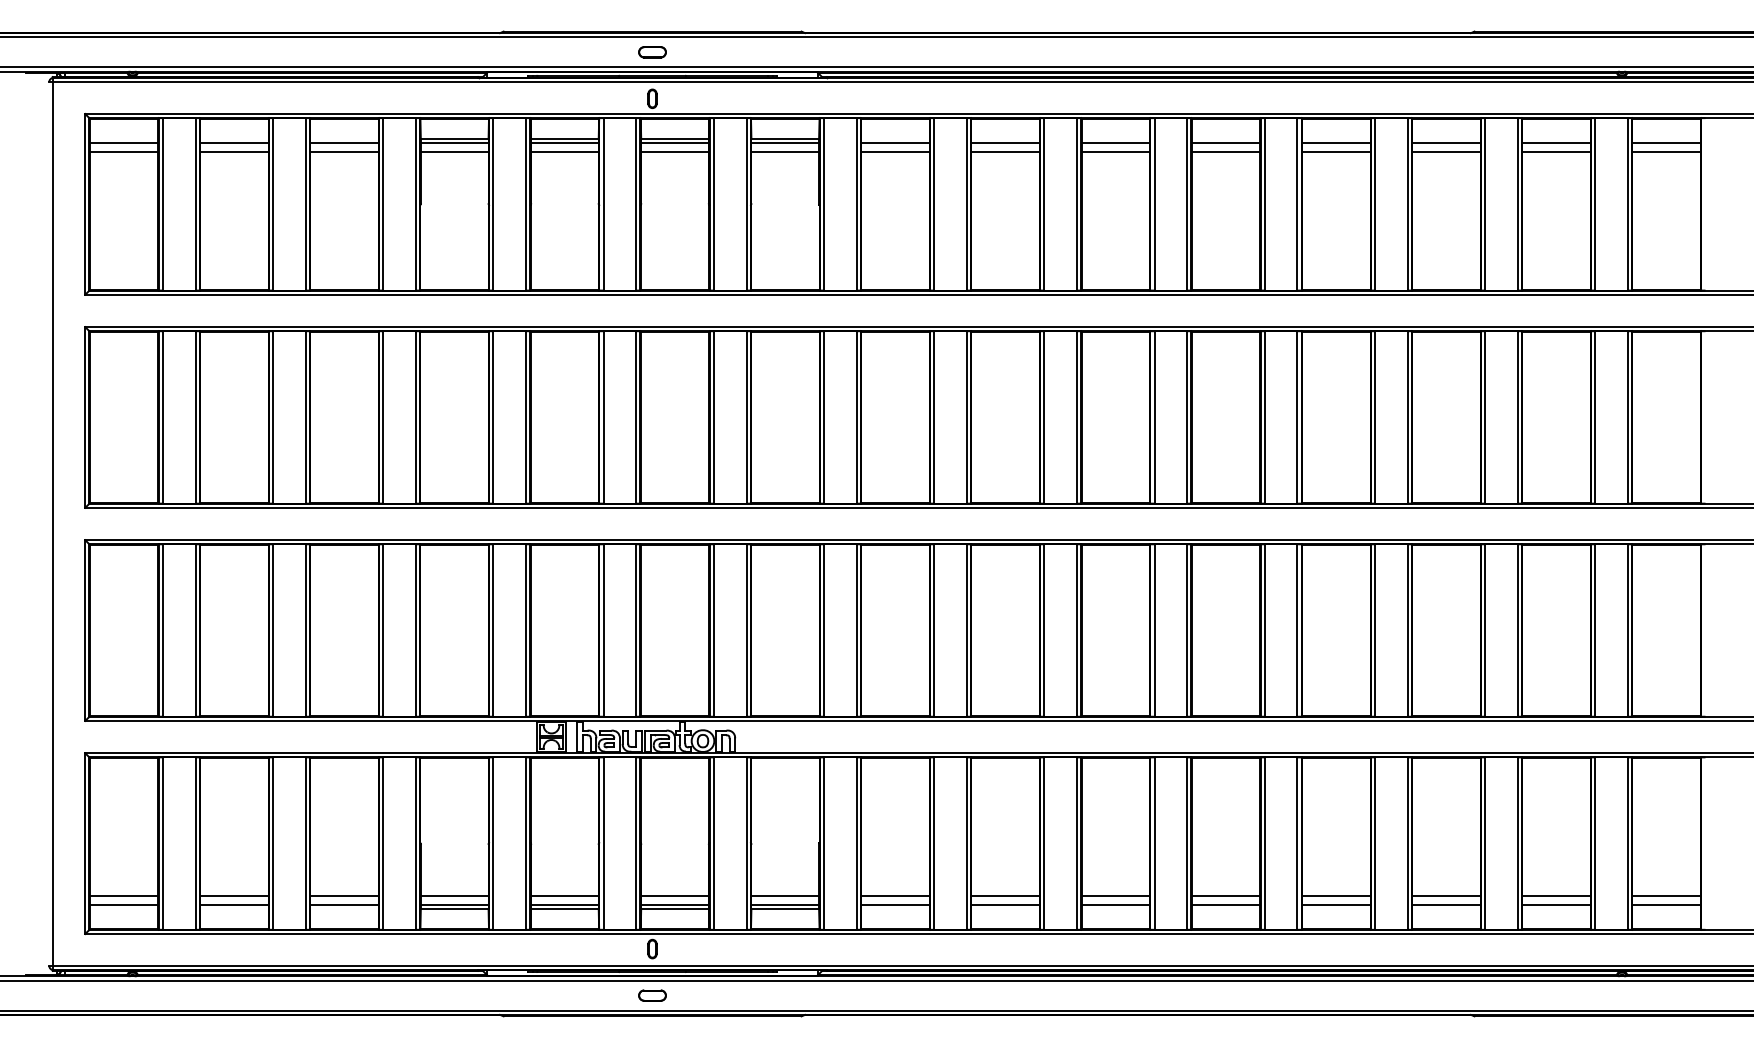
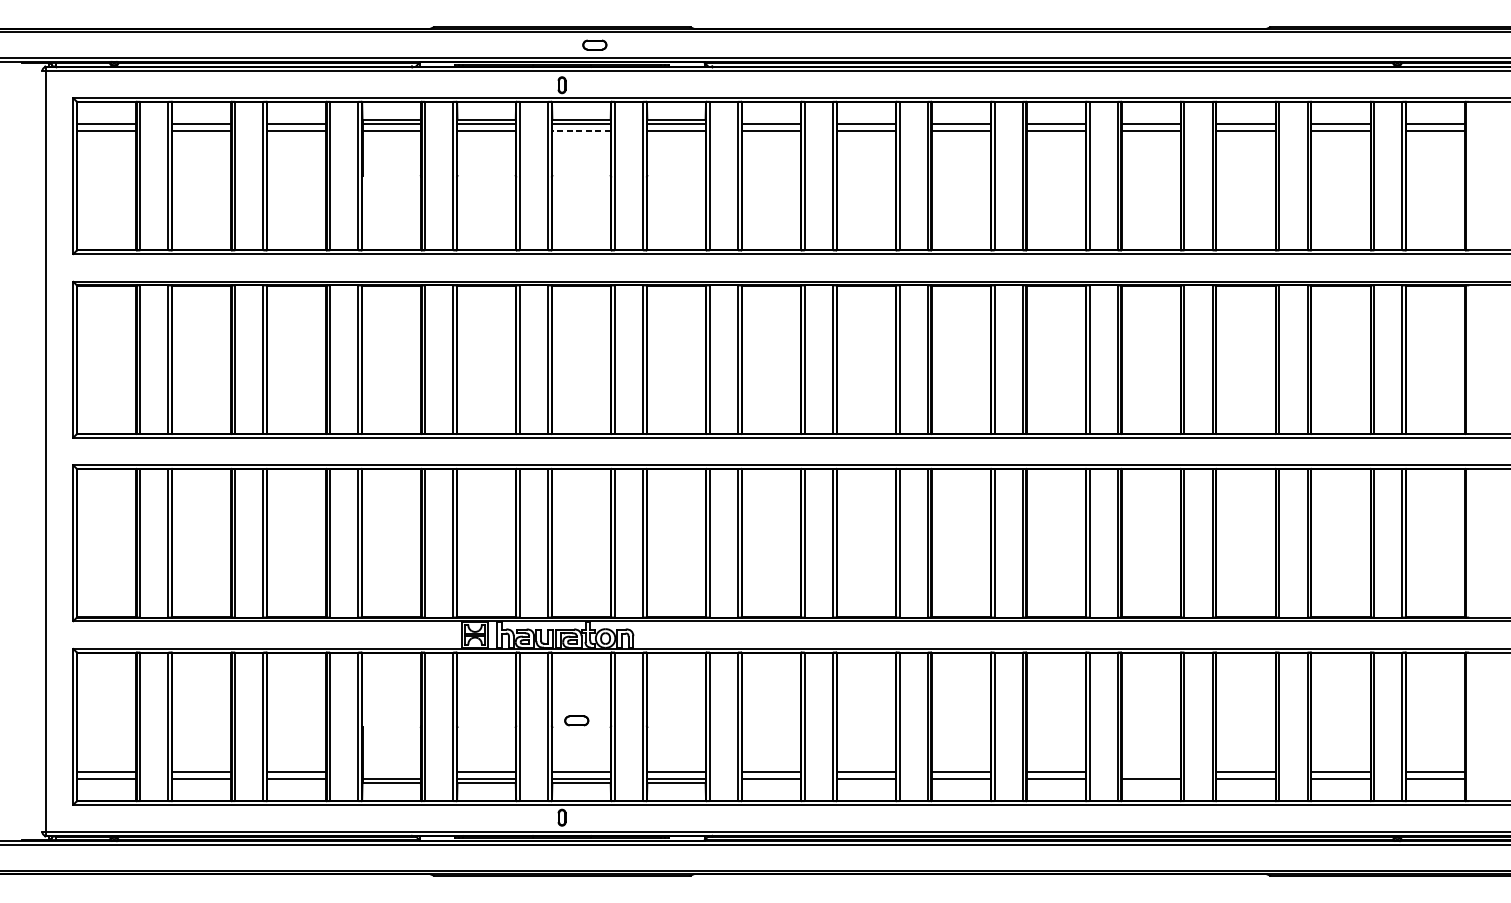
part: (652, 52) -> (594, 45), moved
line: (675, 151) -> (581, 130), solid -> dashed
line: (454, 896) -> (391, 772), removed
line: (1335, 896) -> (1150, 772), removed
part: (652, 995) -> (576, 720), moved

